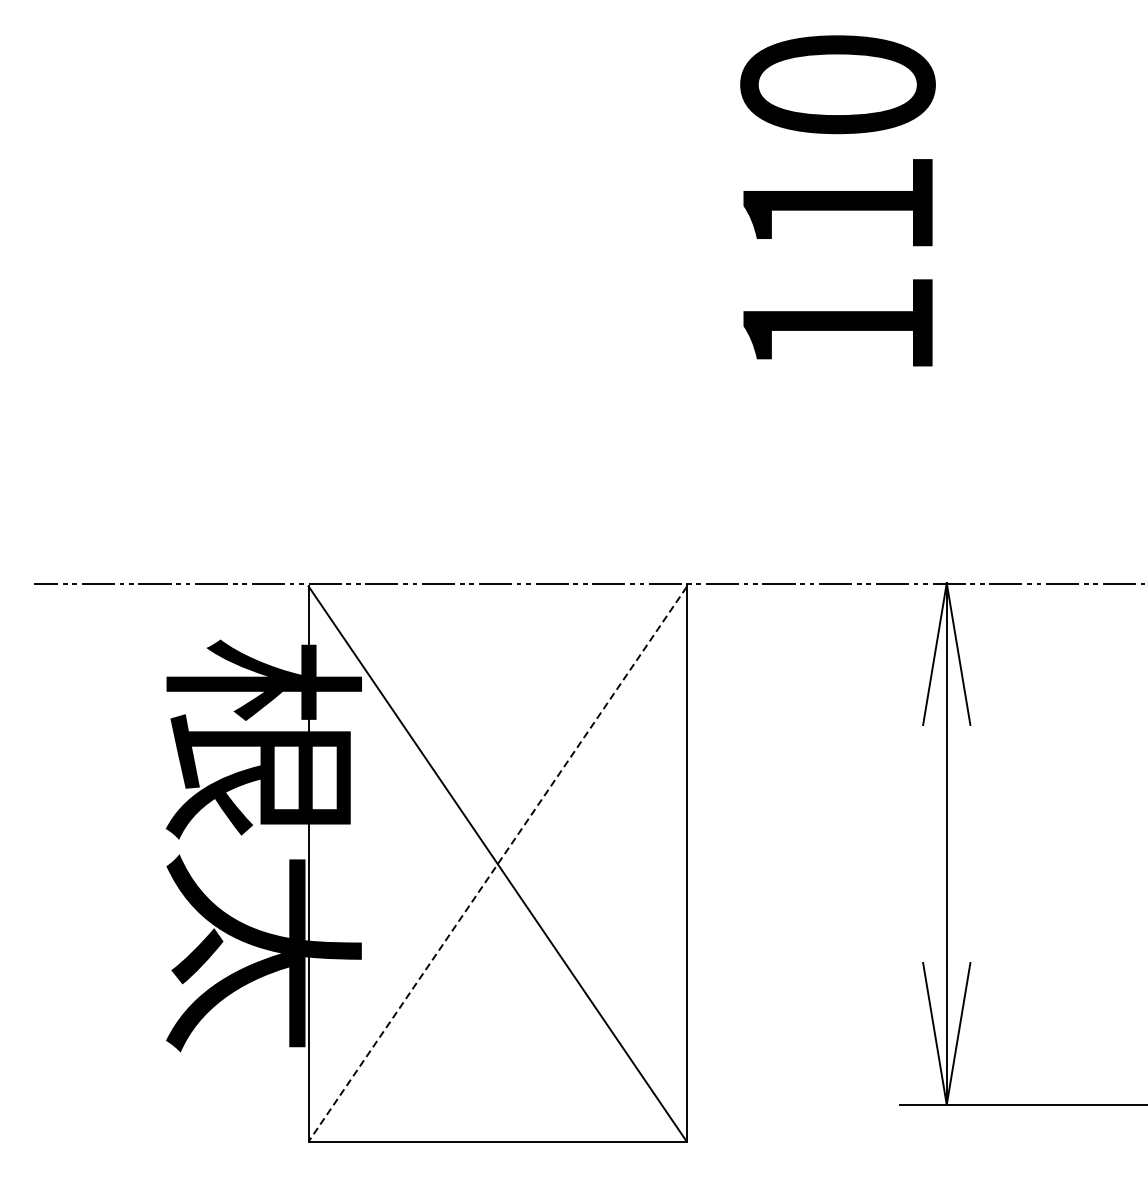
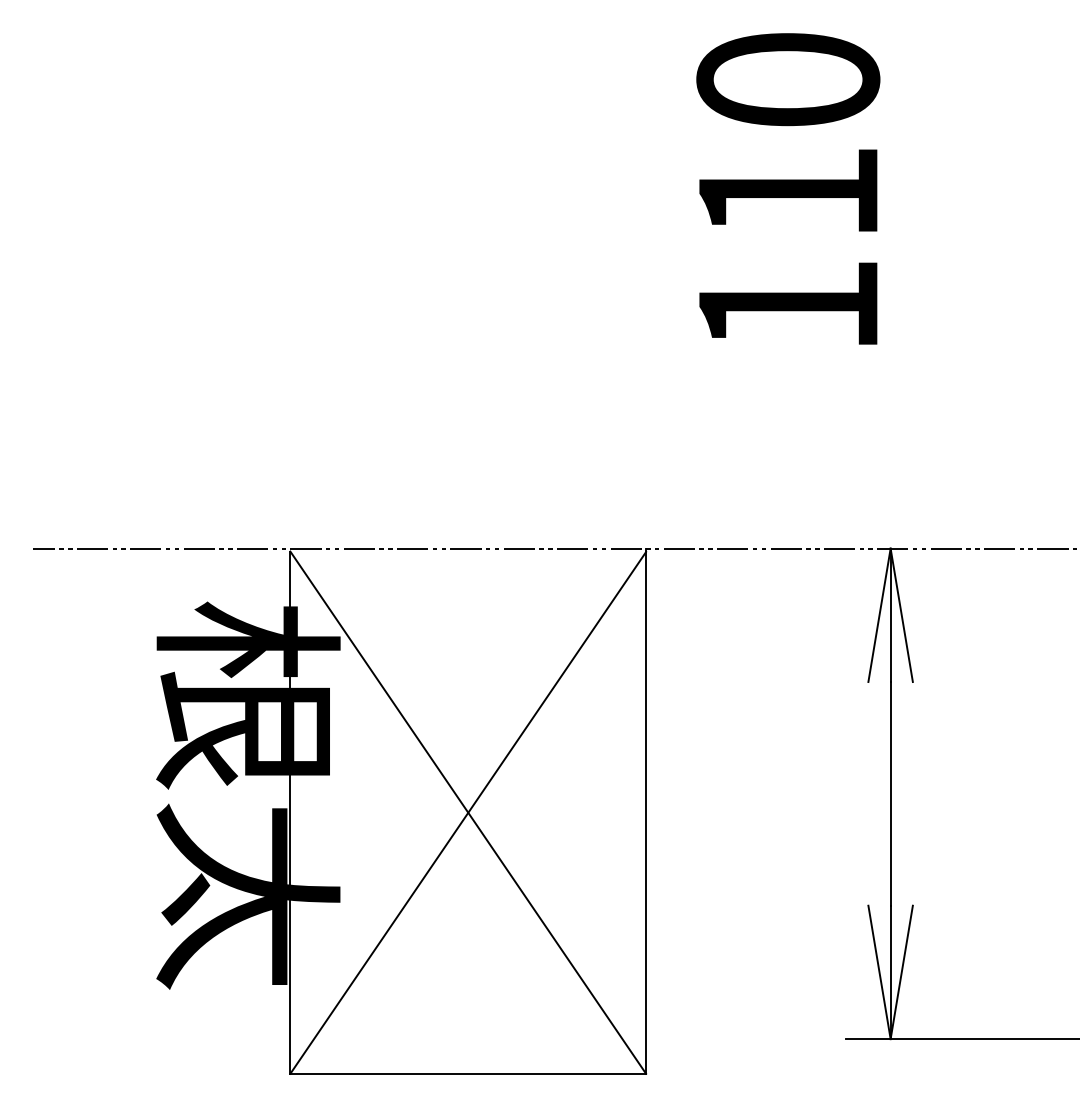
line: (497, 863) -> (468, 812), dashed -> solid

